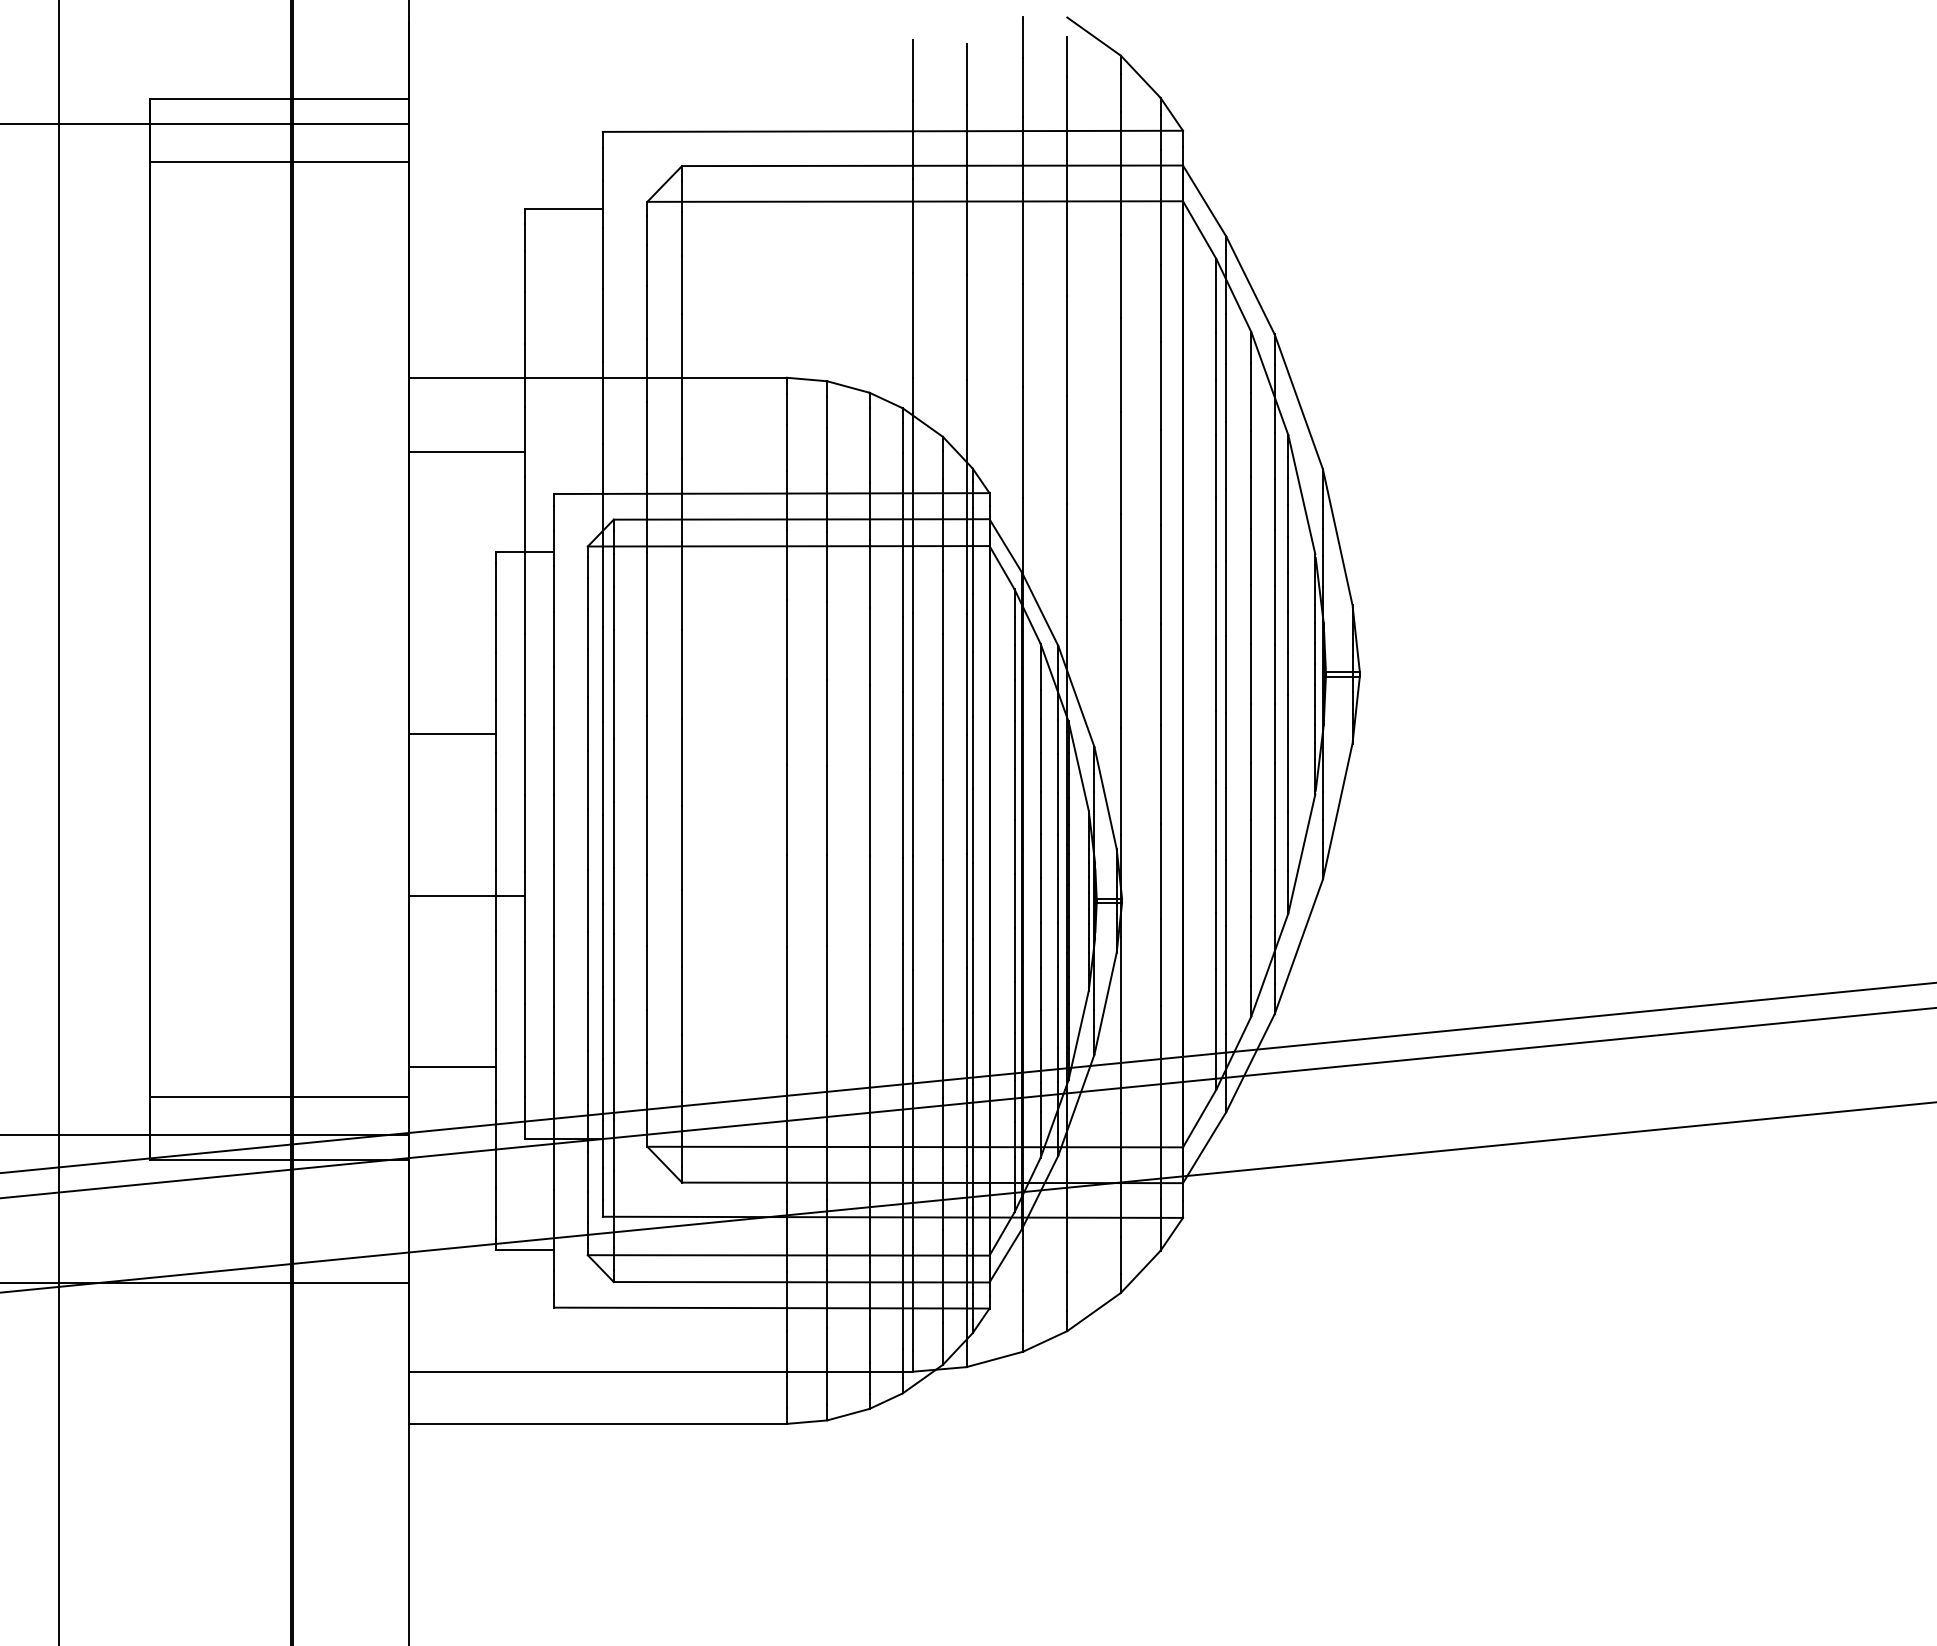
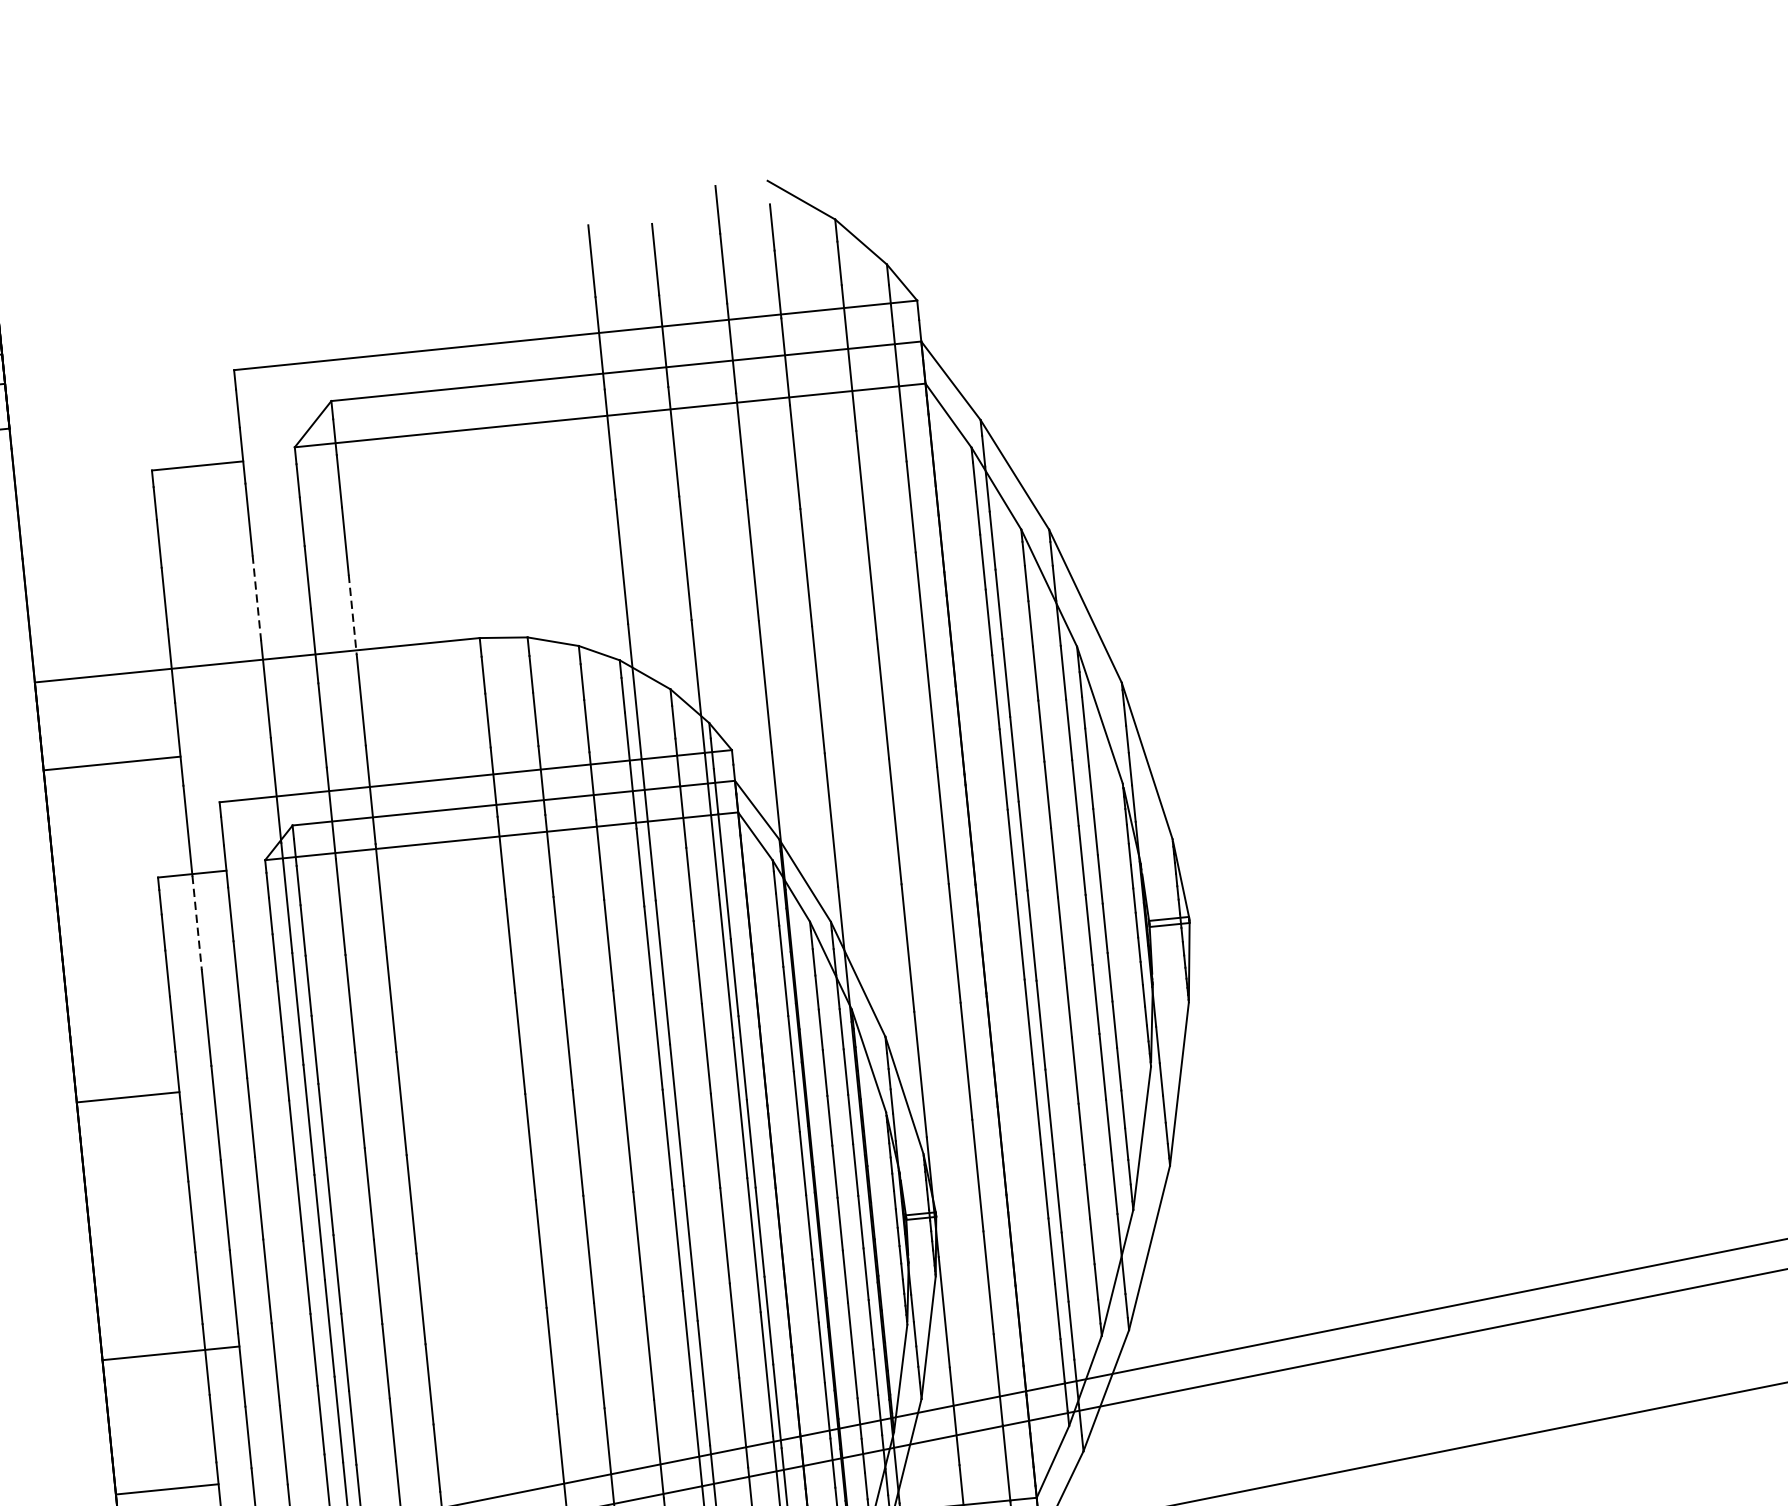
line: (602, 326) -> (256, 599), solid -> dashed
line: (682, 348) -> (353, 615), solid -> dashed
line: (525, 594) -> (197, 924), solid -> dashed
line: (467, 896) -> (171, 1353), moved

